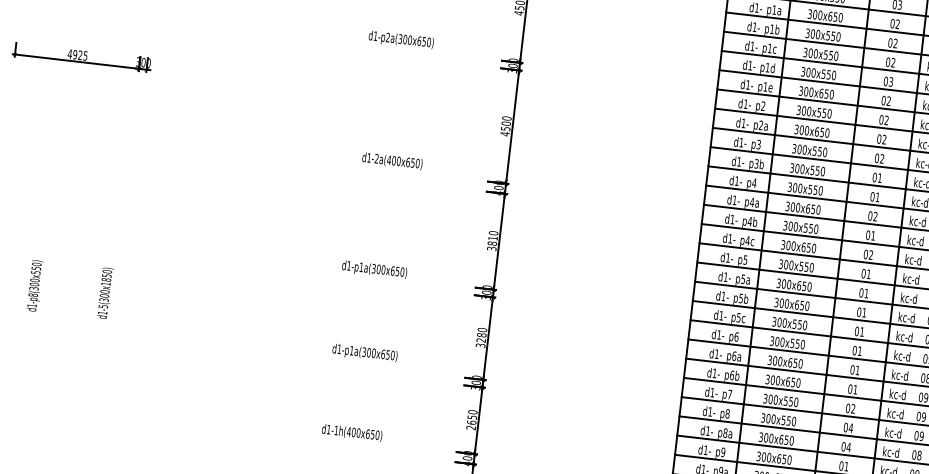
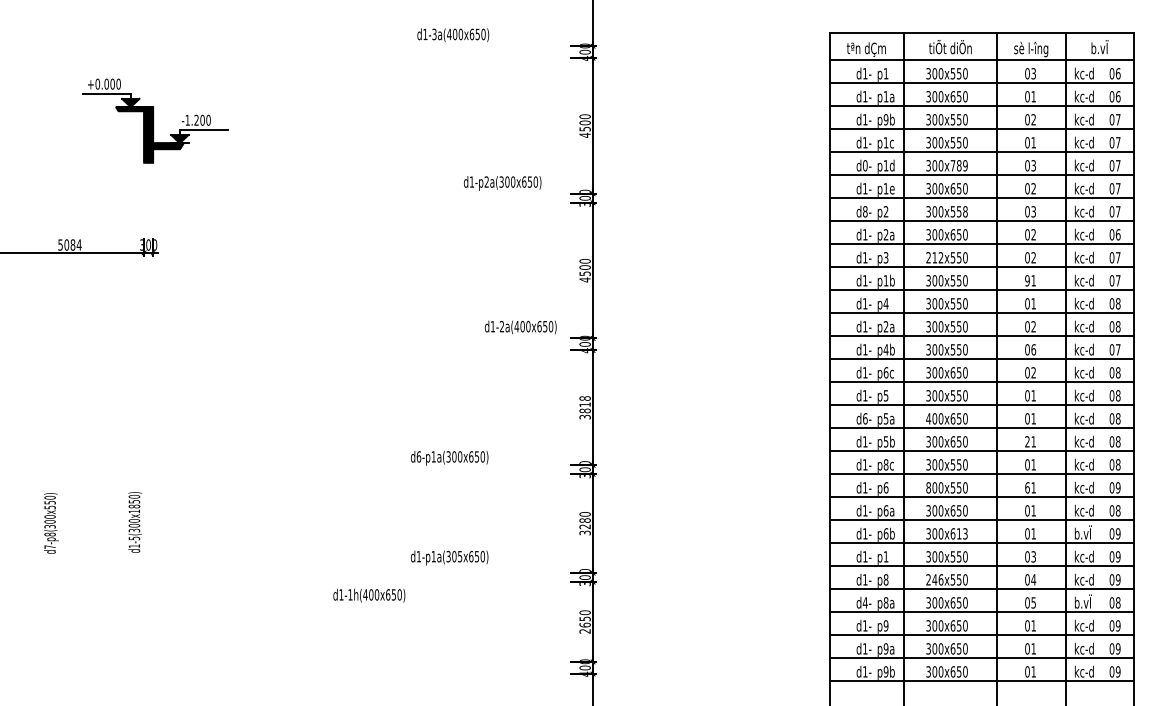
text: (897, 24) -> (1033, 96), 02 -> 01
text: (771, 29) -> (885, 119), p1b -> p9b
text: (401, 40) -> (502, 183), moved
text: (77, 54) -> (69, 244), 4925 -> 5084
text: (893, 62) -> (1033, 142), 02 -> 01
text: (750, 65) -> (865, 165), d1- -> d0-
text: (828, 74) -> (958, 165), 300x550 -> 300x789
text: (746, 103) -> (865, 211), d1- -> d8-
text: (829, 113) -> (965, 211), 300x550 -> 300x558
text: (886, 121) -> (1033, 212), 02 -> 03
text: (799, 149) -> (934, 257), 300x550 -> 212x550
text: (392, 161) -> (520, 327), moved
text: (756, 163) -> (885, 280), p3b -> p1b
text: (874, 177) -> (1027, 280), 01 -> 91
text: (751, 202) -> (885, 326), p4a -> p2a
text: (807, 208) -> (952, 326), 300x650 -> 300x550
text: (493, 233) -> (584, 398), 3810 -> 3818
text: (873, 235) -> (1033, 349), 01 -> 06
text: (747, 240) -> (885, 372), p4c -> p6c
text: (348, 265) -> (418, 456), d1-p1a(300x650) -> d6-p1a(300x650)
text: (726, 277) -> (865, 418), d1- -> d6-
text: (778, 283) -> (928, 418), 300x650 -> 400x650
text: (31, 305) -> (49, 546), d1-p8(300x550) -> d7-p8(300x550)
text: (859, 311) -> (1027, 441), 01 -> 21
text: (738, 317) -> (885, 464), p5c -> p8c
text: (772, 340) -> (928, 487), 300x550 -> 800x550
text: (854, 350) -> (1027, 487), 01 -> 61
text: (374, 353) -> (460, 556), d1-p1a(300x650) -> d1-p1a(305x650)
text: (796, 382) -> (962, 533), 300x650 -> 300x613
text: (898, 393) -> (1084, 532), kc-d -> b.vÏ
text: (729, 394) -> (885, 556), p7 -> p1
text: (853, 409) -> (1033, 557), 02 -> 03
text: (768, 418) -> (934, 579), 300x550 -> 246x550
text: (707, 430) -> (864, 602), d1- -> d4-
text: (352, 432) -> (369, 595), moved
text: (848, 447) -> (1033, 602), 04 -> 05
text: (891, 451) -> (1084, 601), kc-d -> b.vÏ

